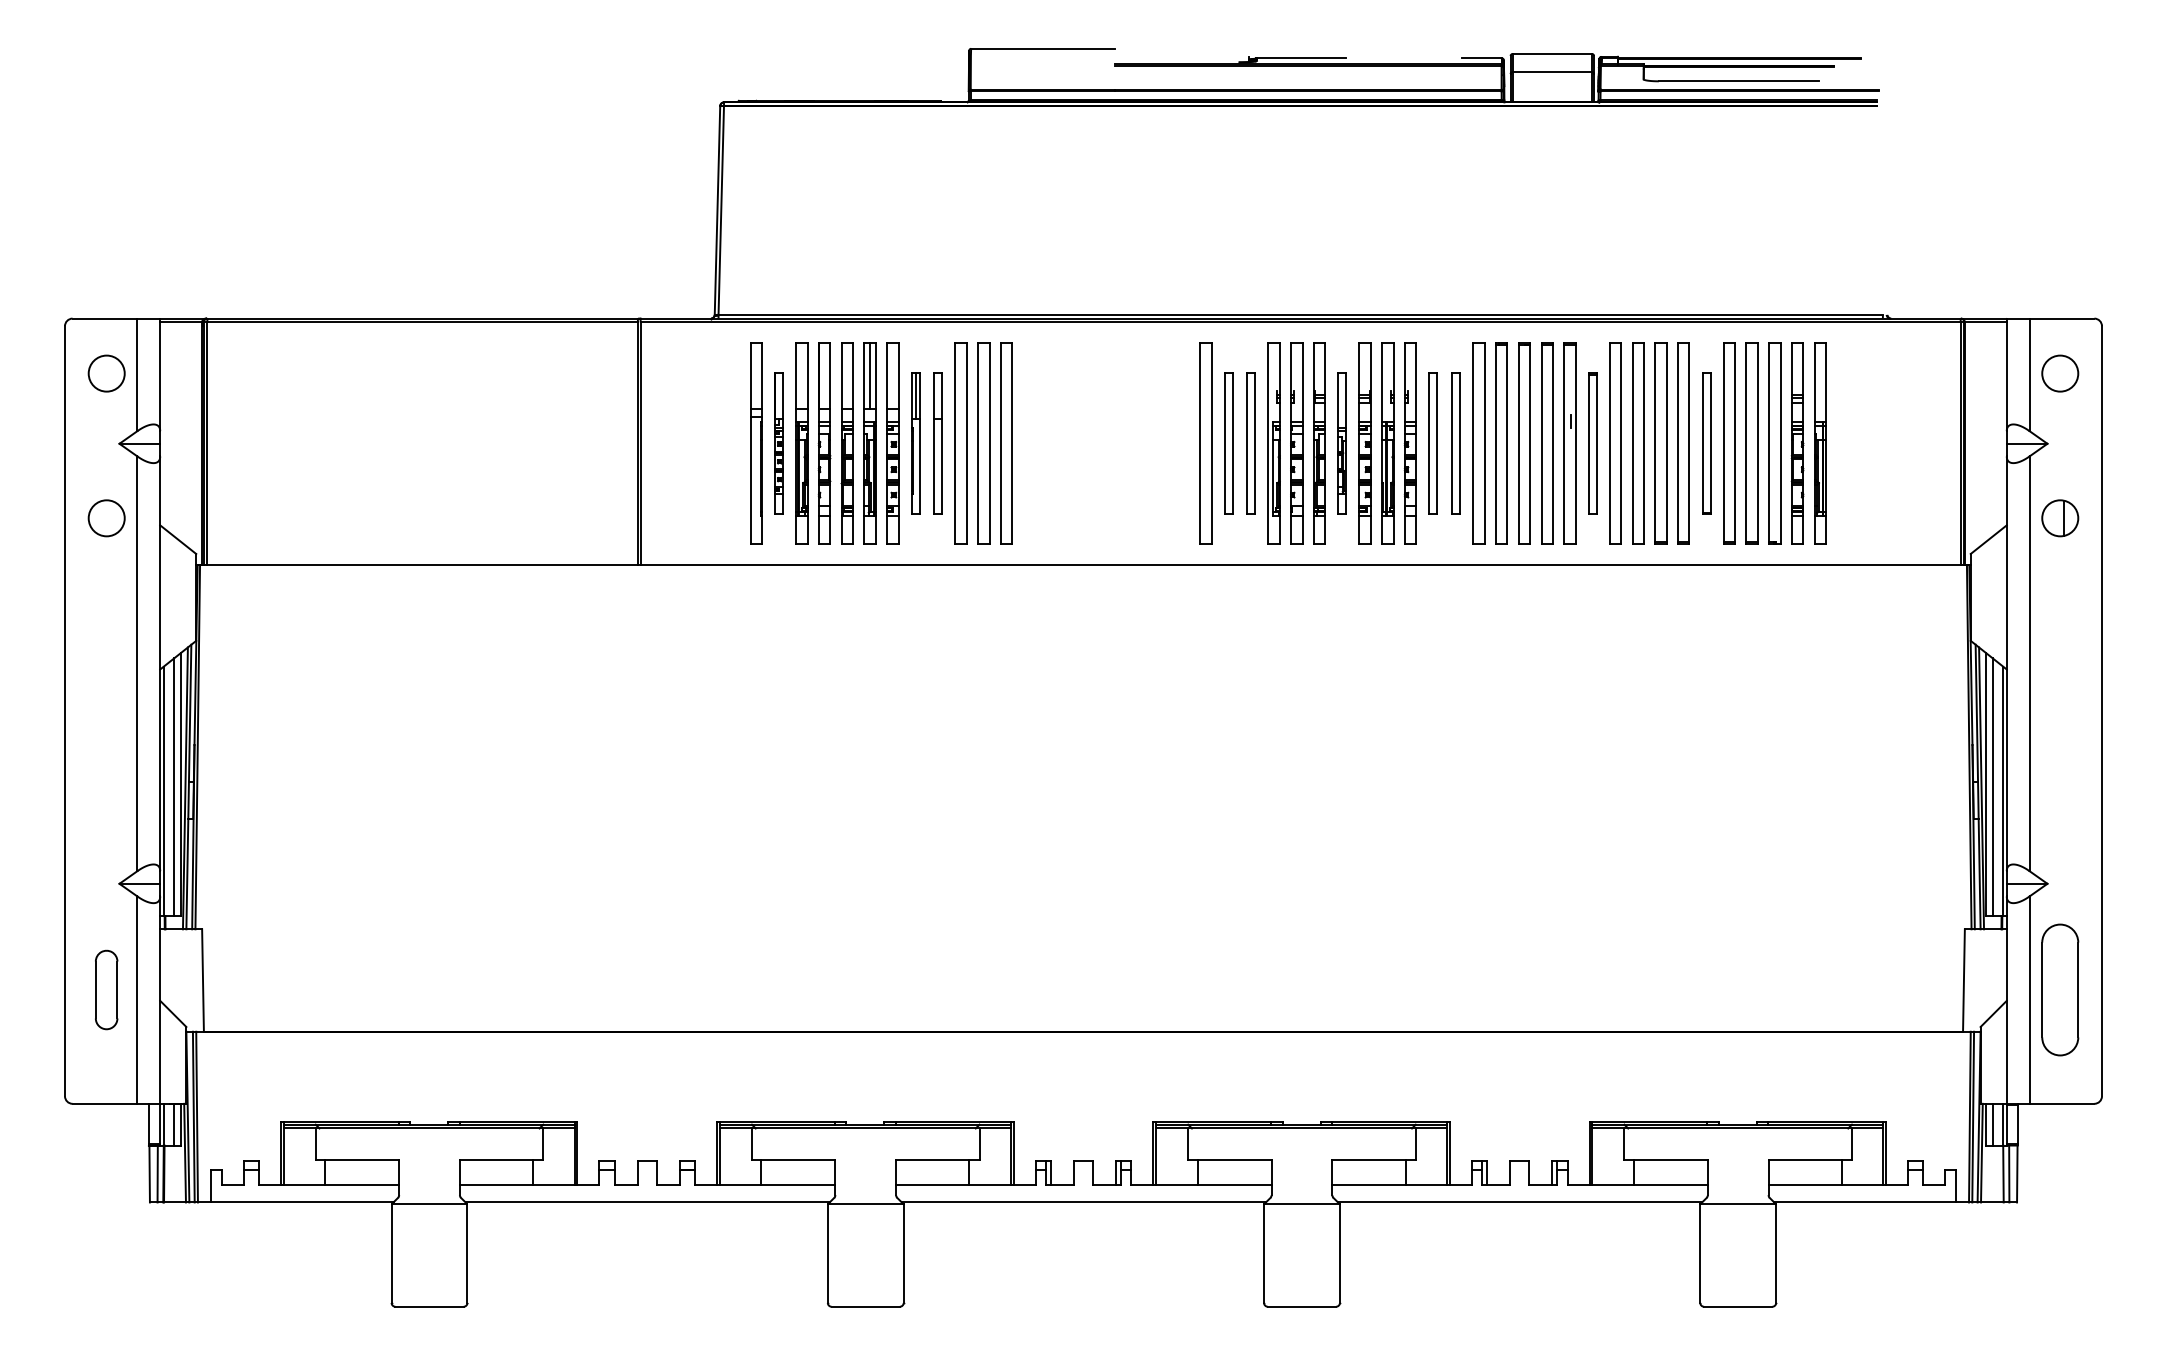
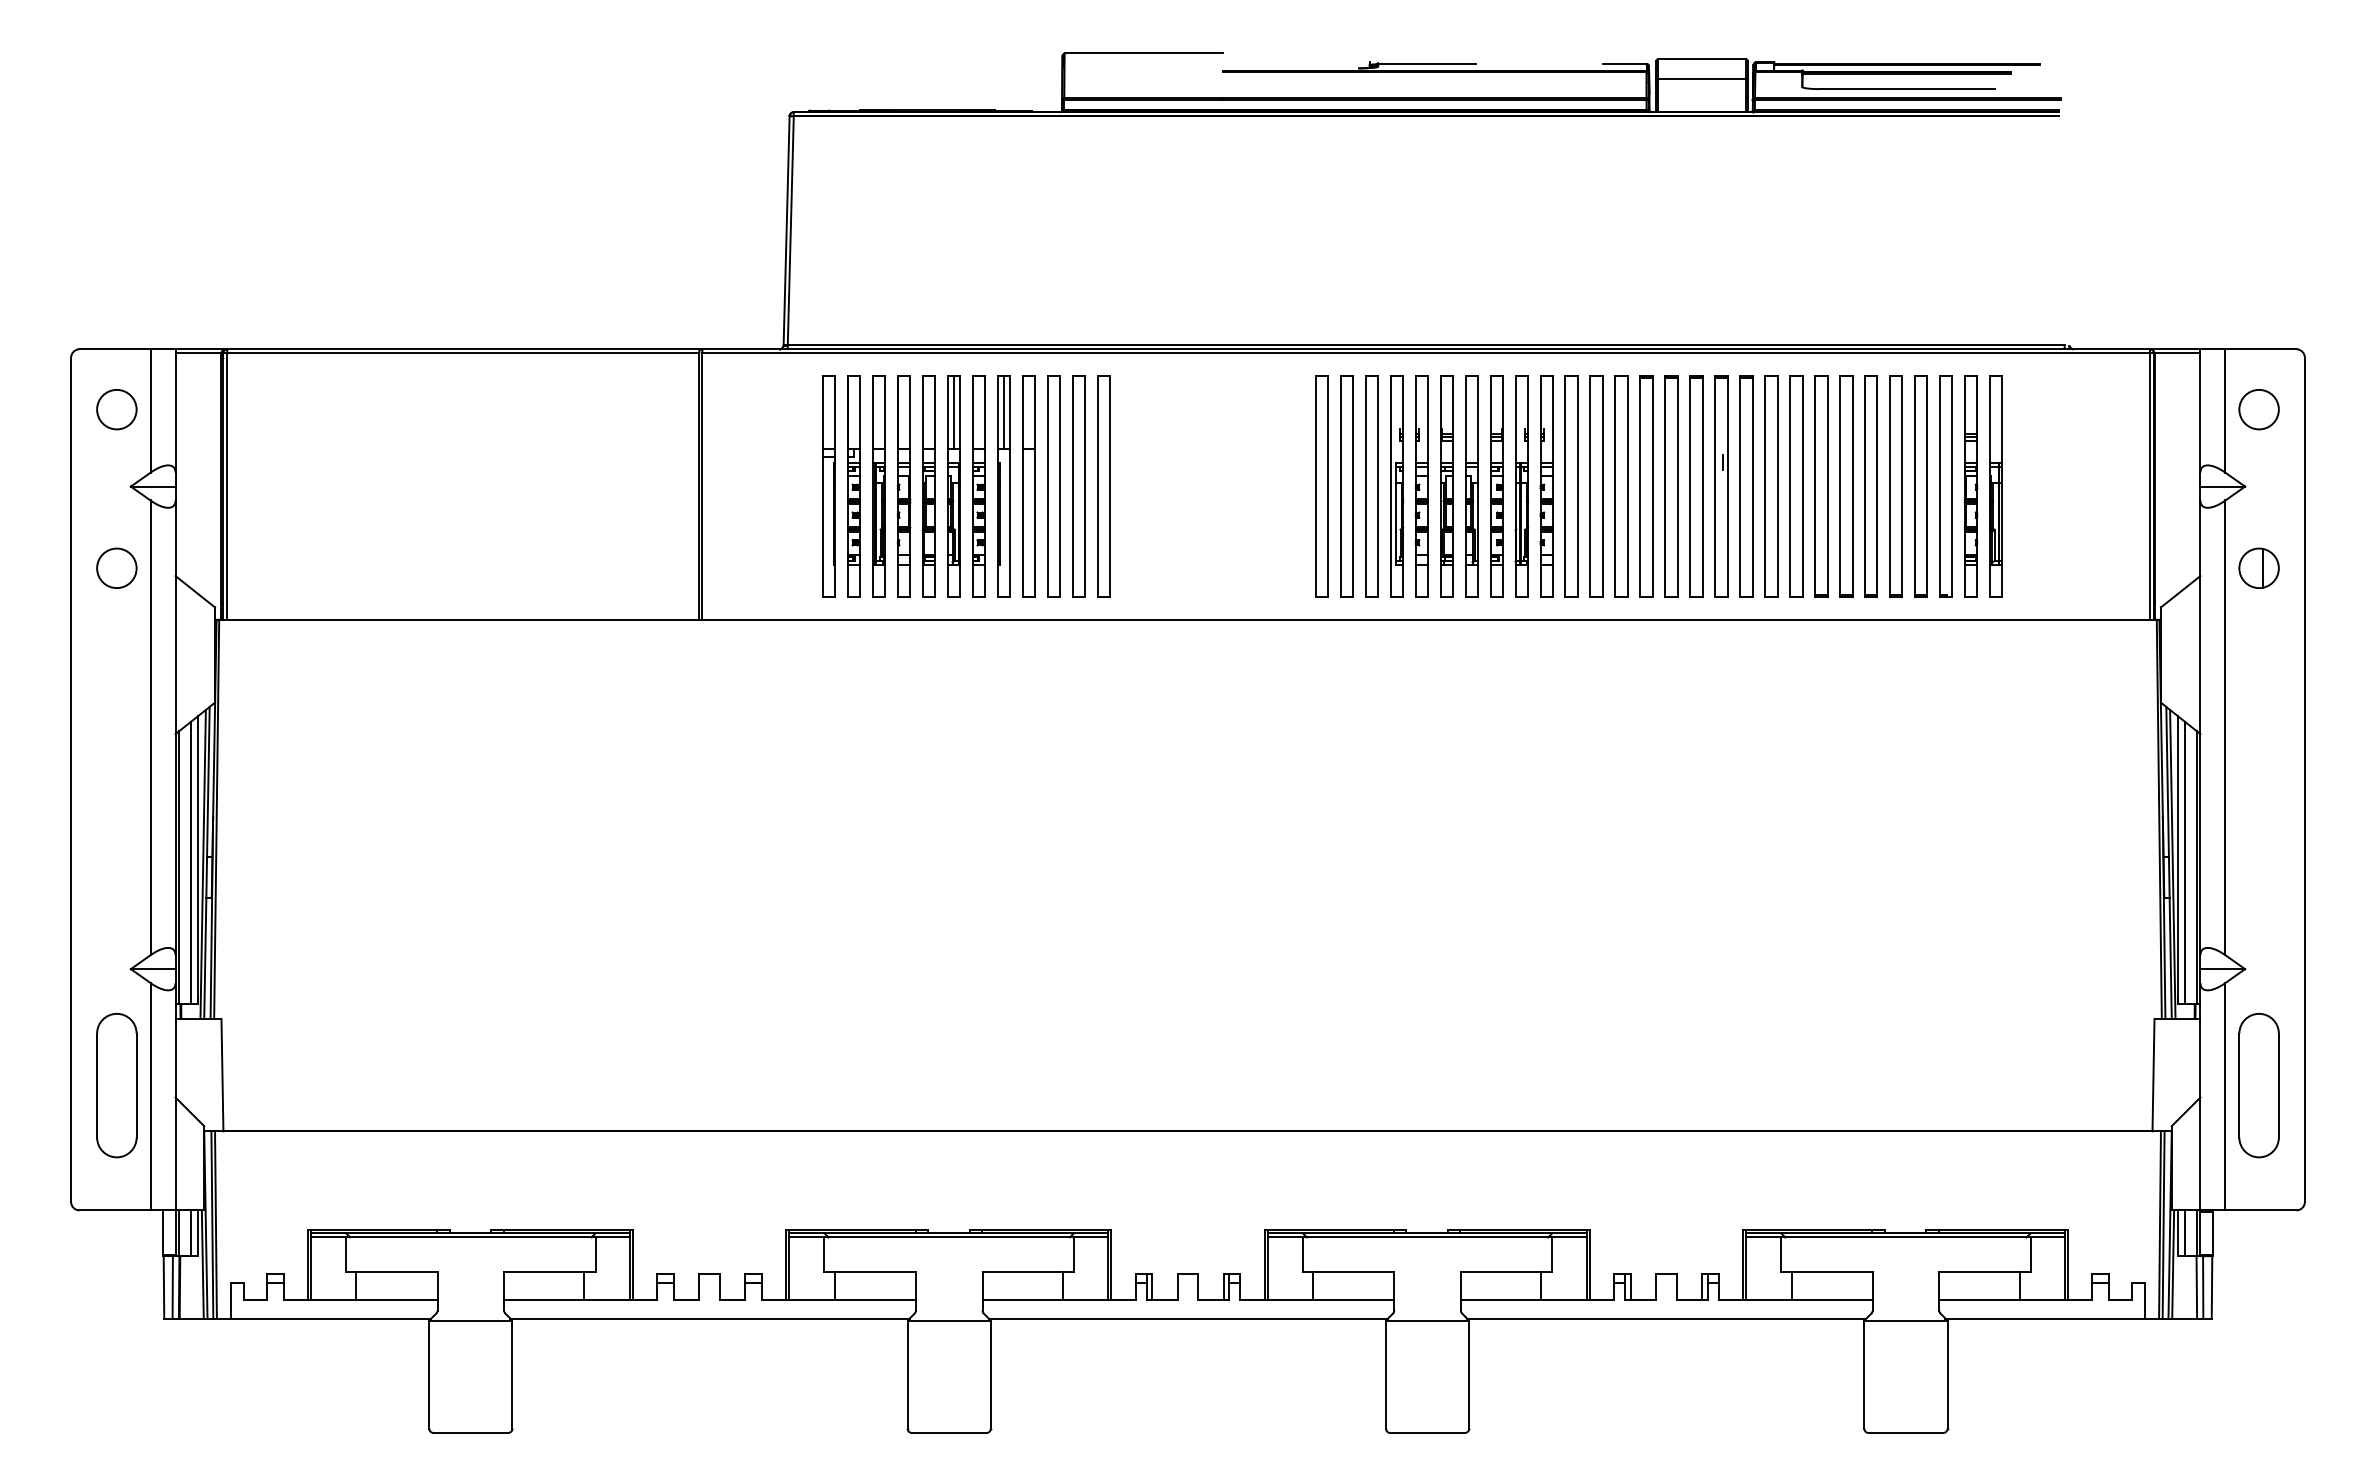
part: (778, 443) -> (853, 486), size x1.43
part: (915, 443) -> (1003, 486), size x1.43
part: (938, 443) -> (1028, 486), size x1.43
part: (1228, 443) -> (1347, 486), size x1.43
part: (1251, 443) -> (1372, 486), size x1.43
part: (1342, 443) -> (1472, 486), size x1.43
part: (1433, 443) -> (1571, 486), size x1.43
part: (1456, 443) -> (1597, 486), size x1.43
part: (1592, 443) -> (1746, 486), size x1.43
part: (1706, 443) -> (1871, 486), size x1.43
part: (106, 989) -> (116, 1085), size x1.67

